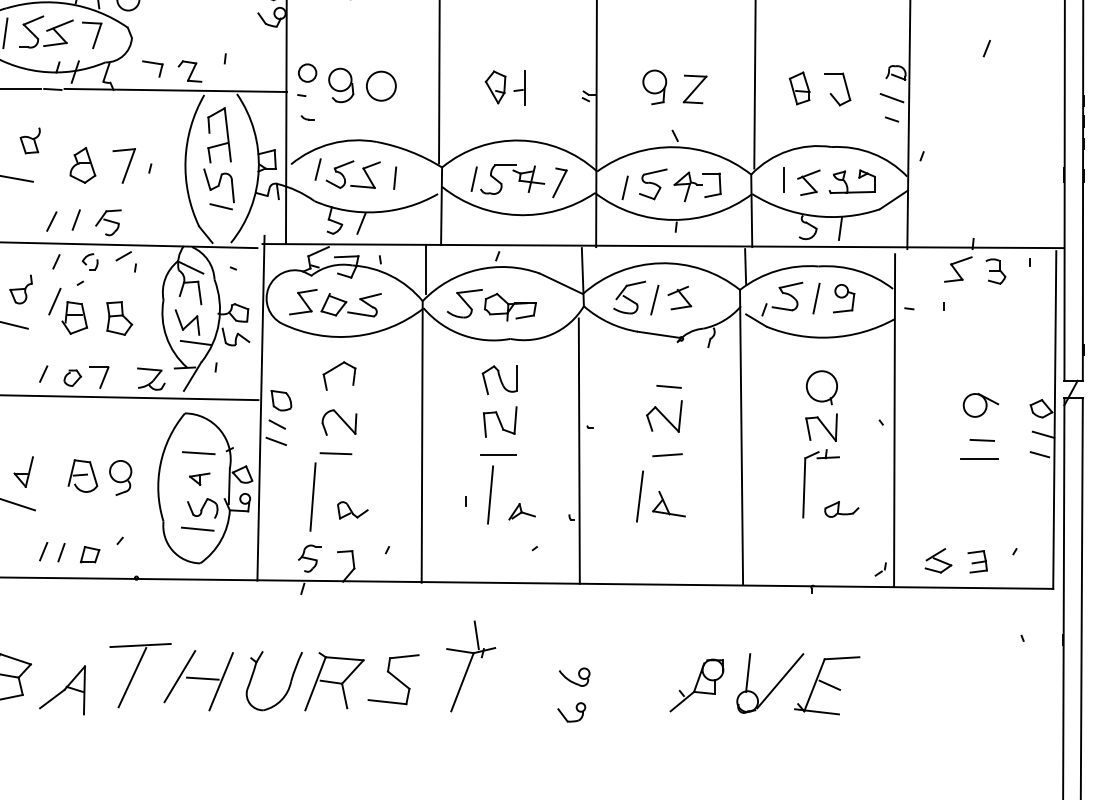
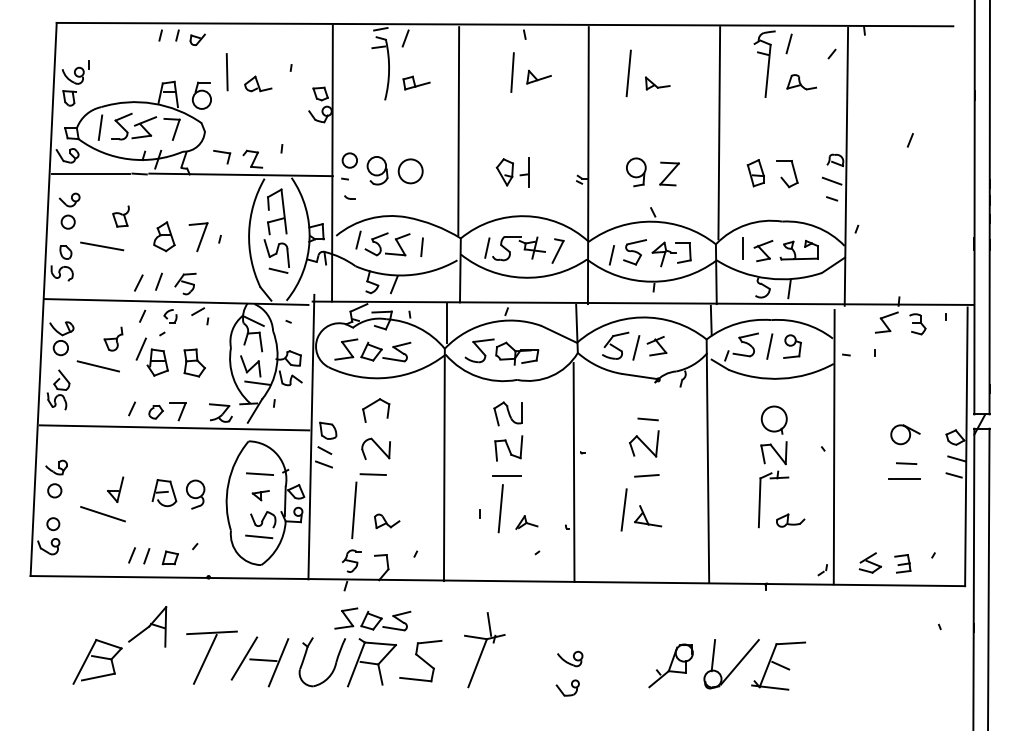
part: (335, 629) -> (372, 619), added
part: (62, 689) -> (147, 626), moved

